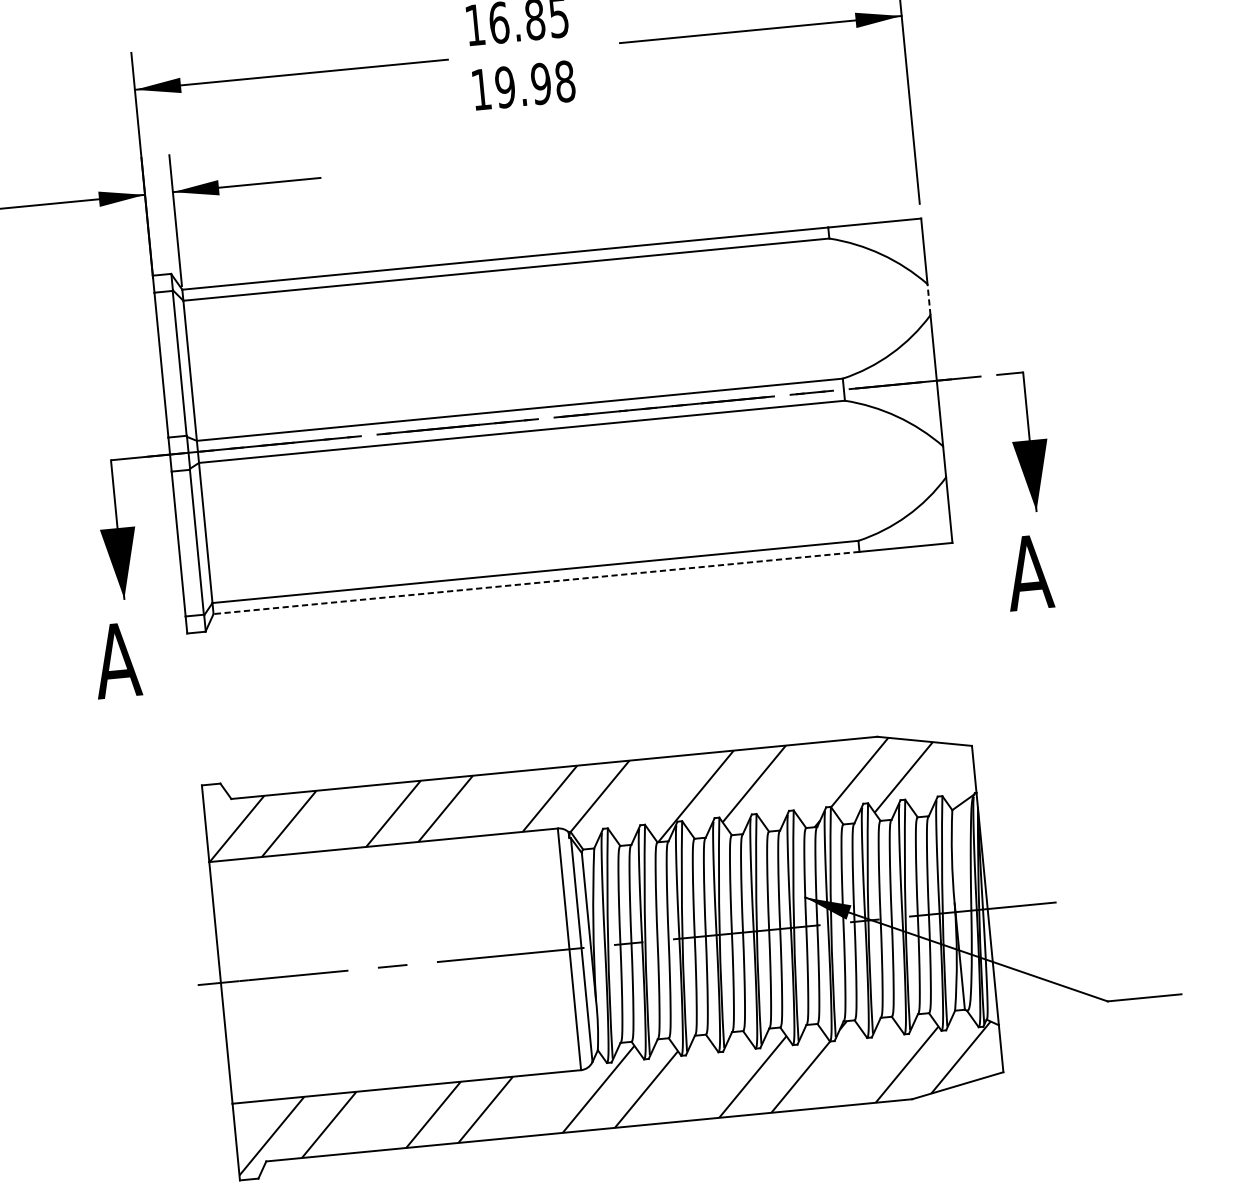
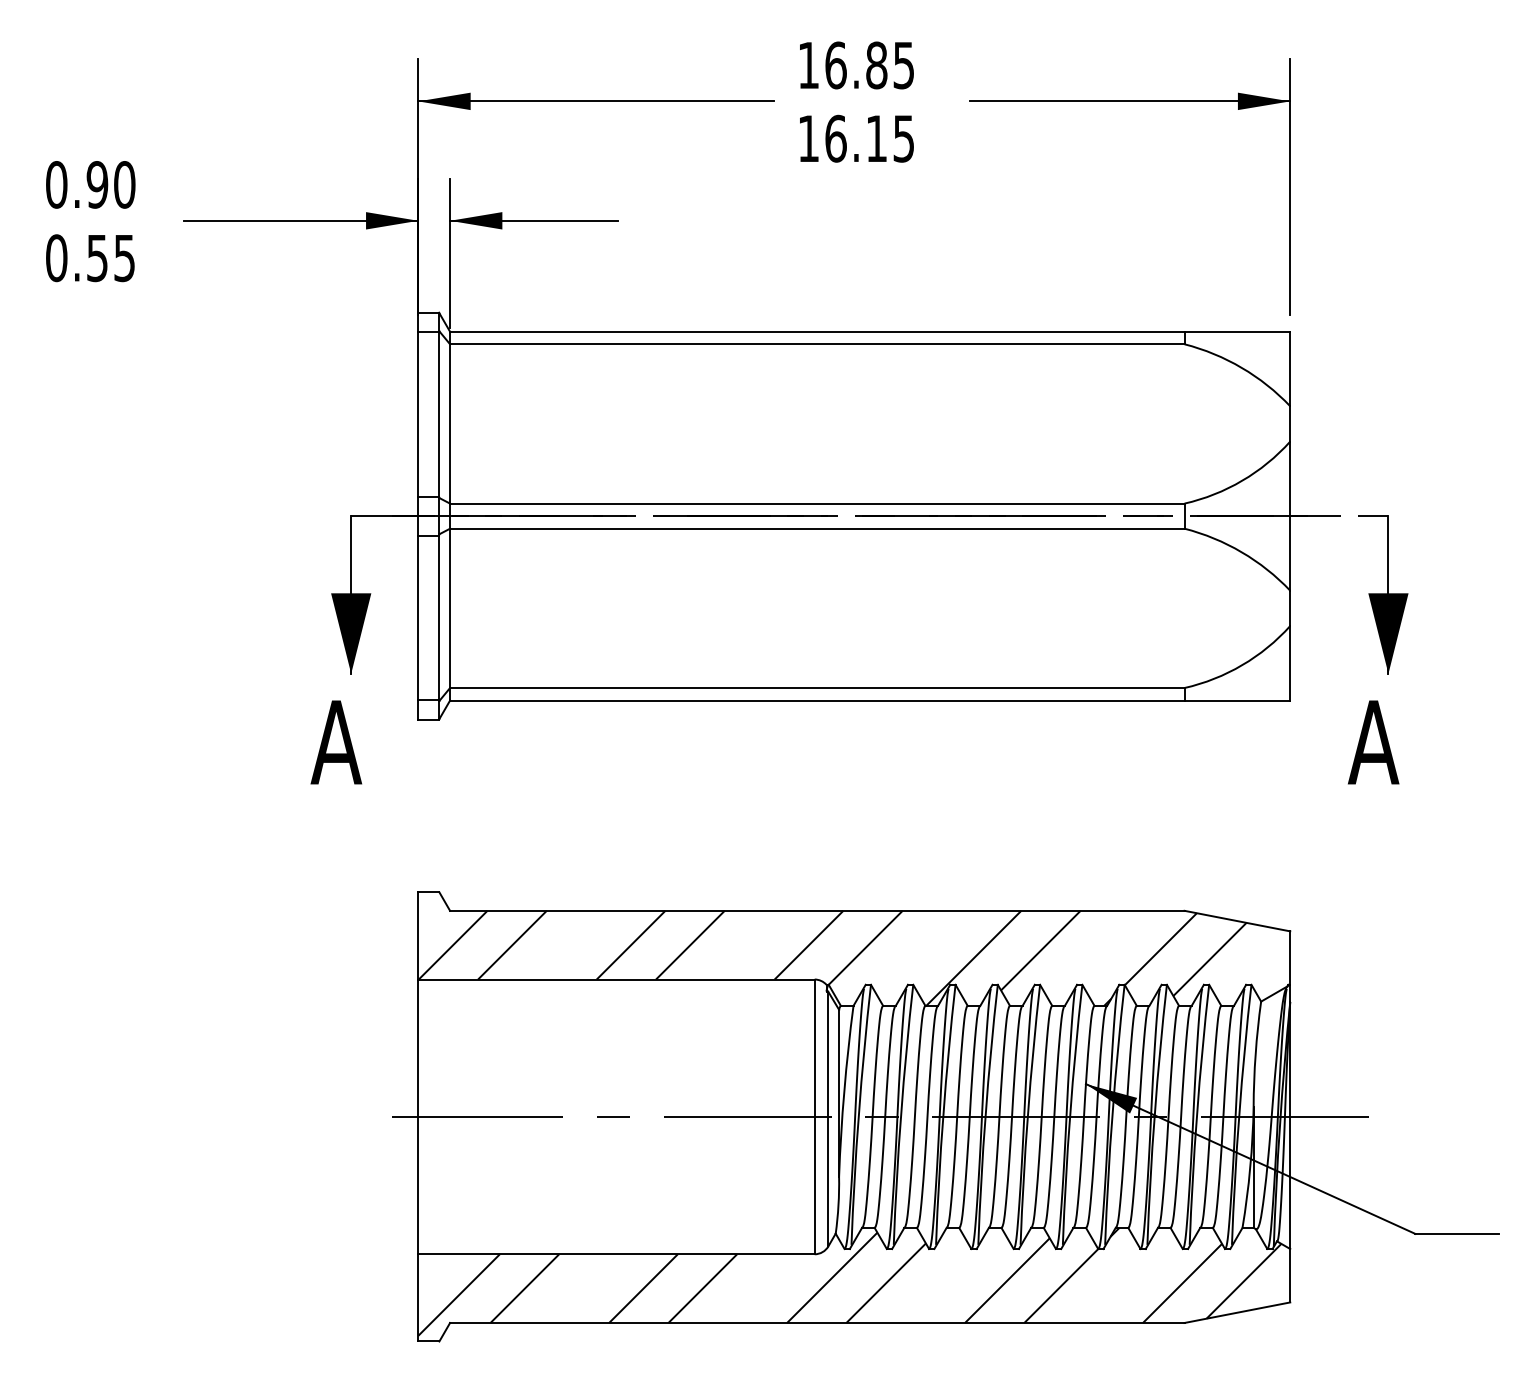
text: (534, 84) -> (869, 138), 19.98 -> 16.15
line: (929, 299) -> (1290, 423), dashed -> solid
line: (535, 582) -> (816, 700), dashed -> solid

